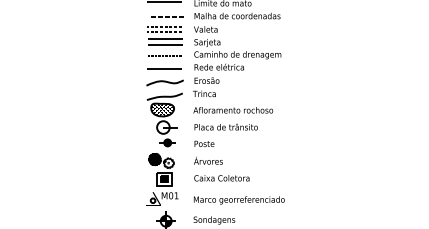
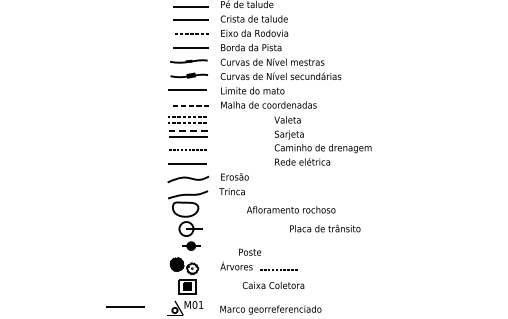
line: (165, 39) -> (188, 131), solid -> dashed
text: (237, 47) -> (322, 140), moved
hatch: (162, 109) -> (185, 209), removed
text: (233, 109) -> (291, 209), moved
text: (226, 127) -> (325, 228), moved
text: (204, 143) -> (250, 251), moved
line: (245, 163) -> (277, 269), added
text: (221, 177) -> (273, 284), moved
line: (108, 197) -> (125, 306), added

